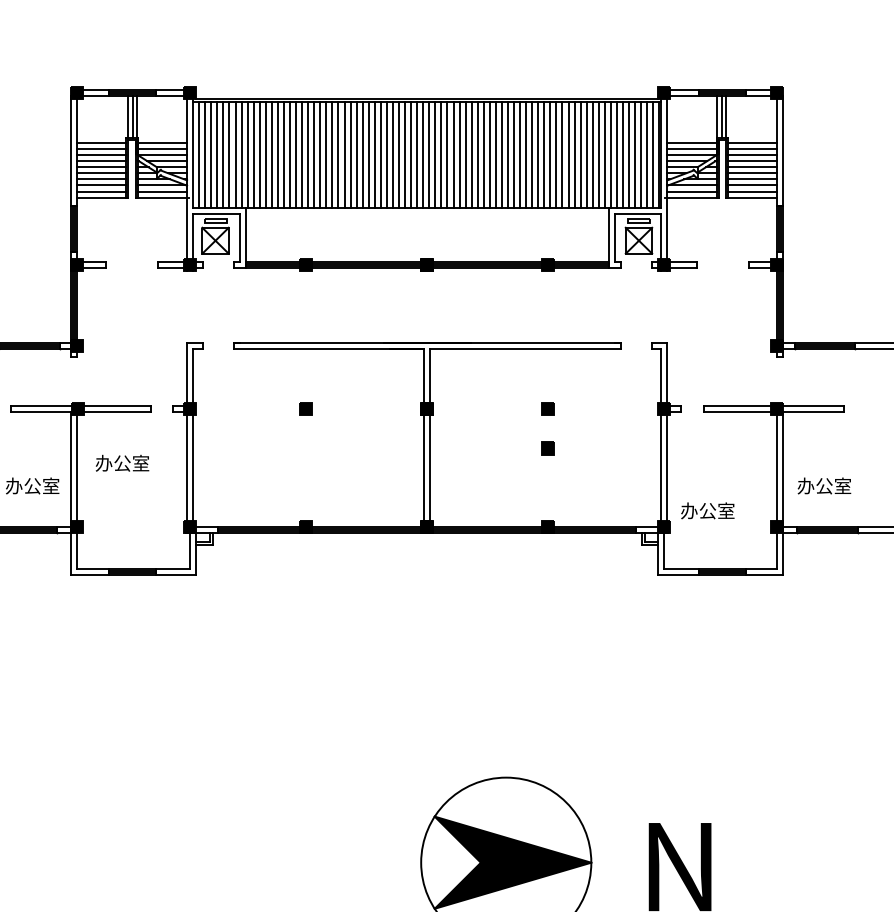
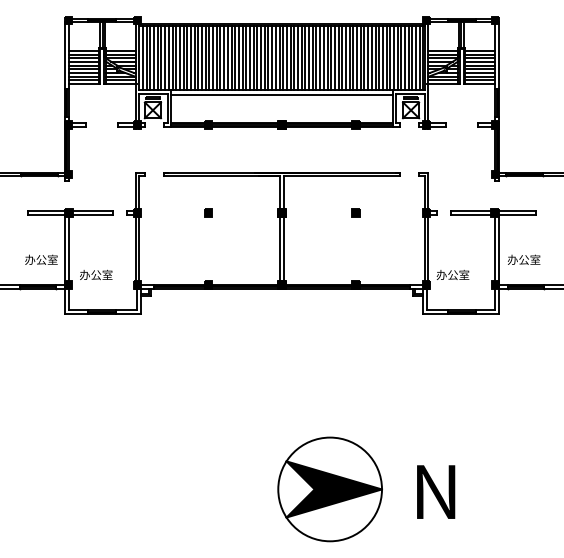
line: (426, 214) -> (281, 94), added
part: (547, 447) -> (355, 236), removed
text: (122, 462) -> (96, 274), moved

